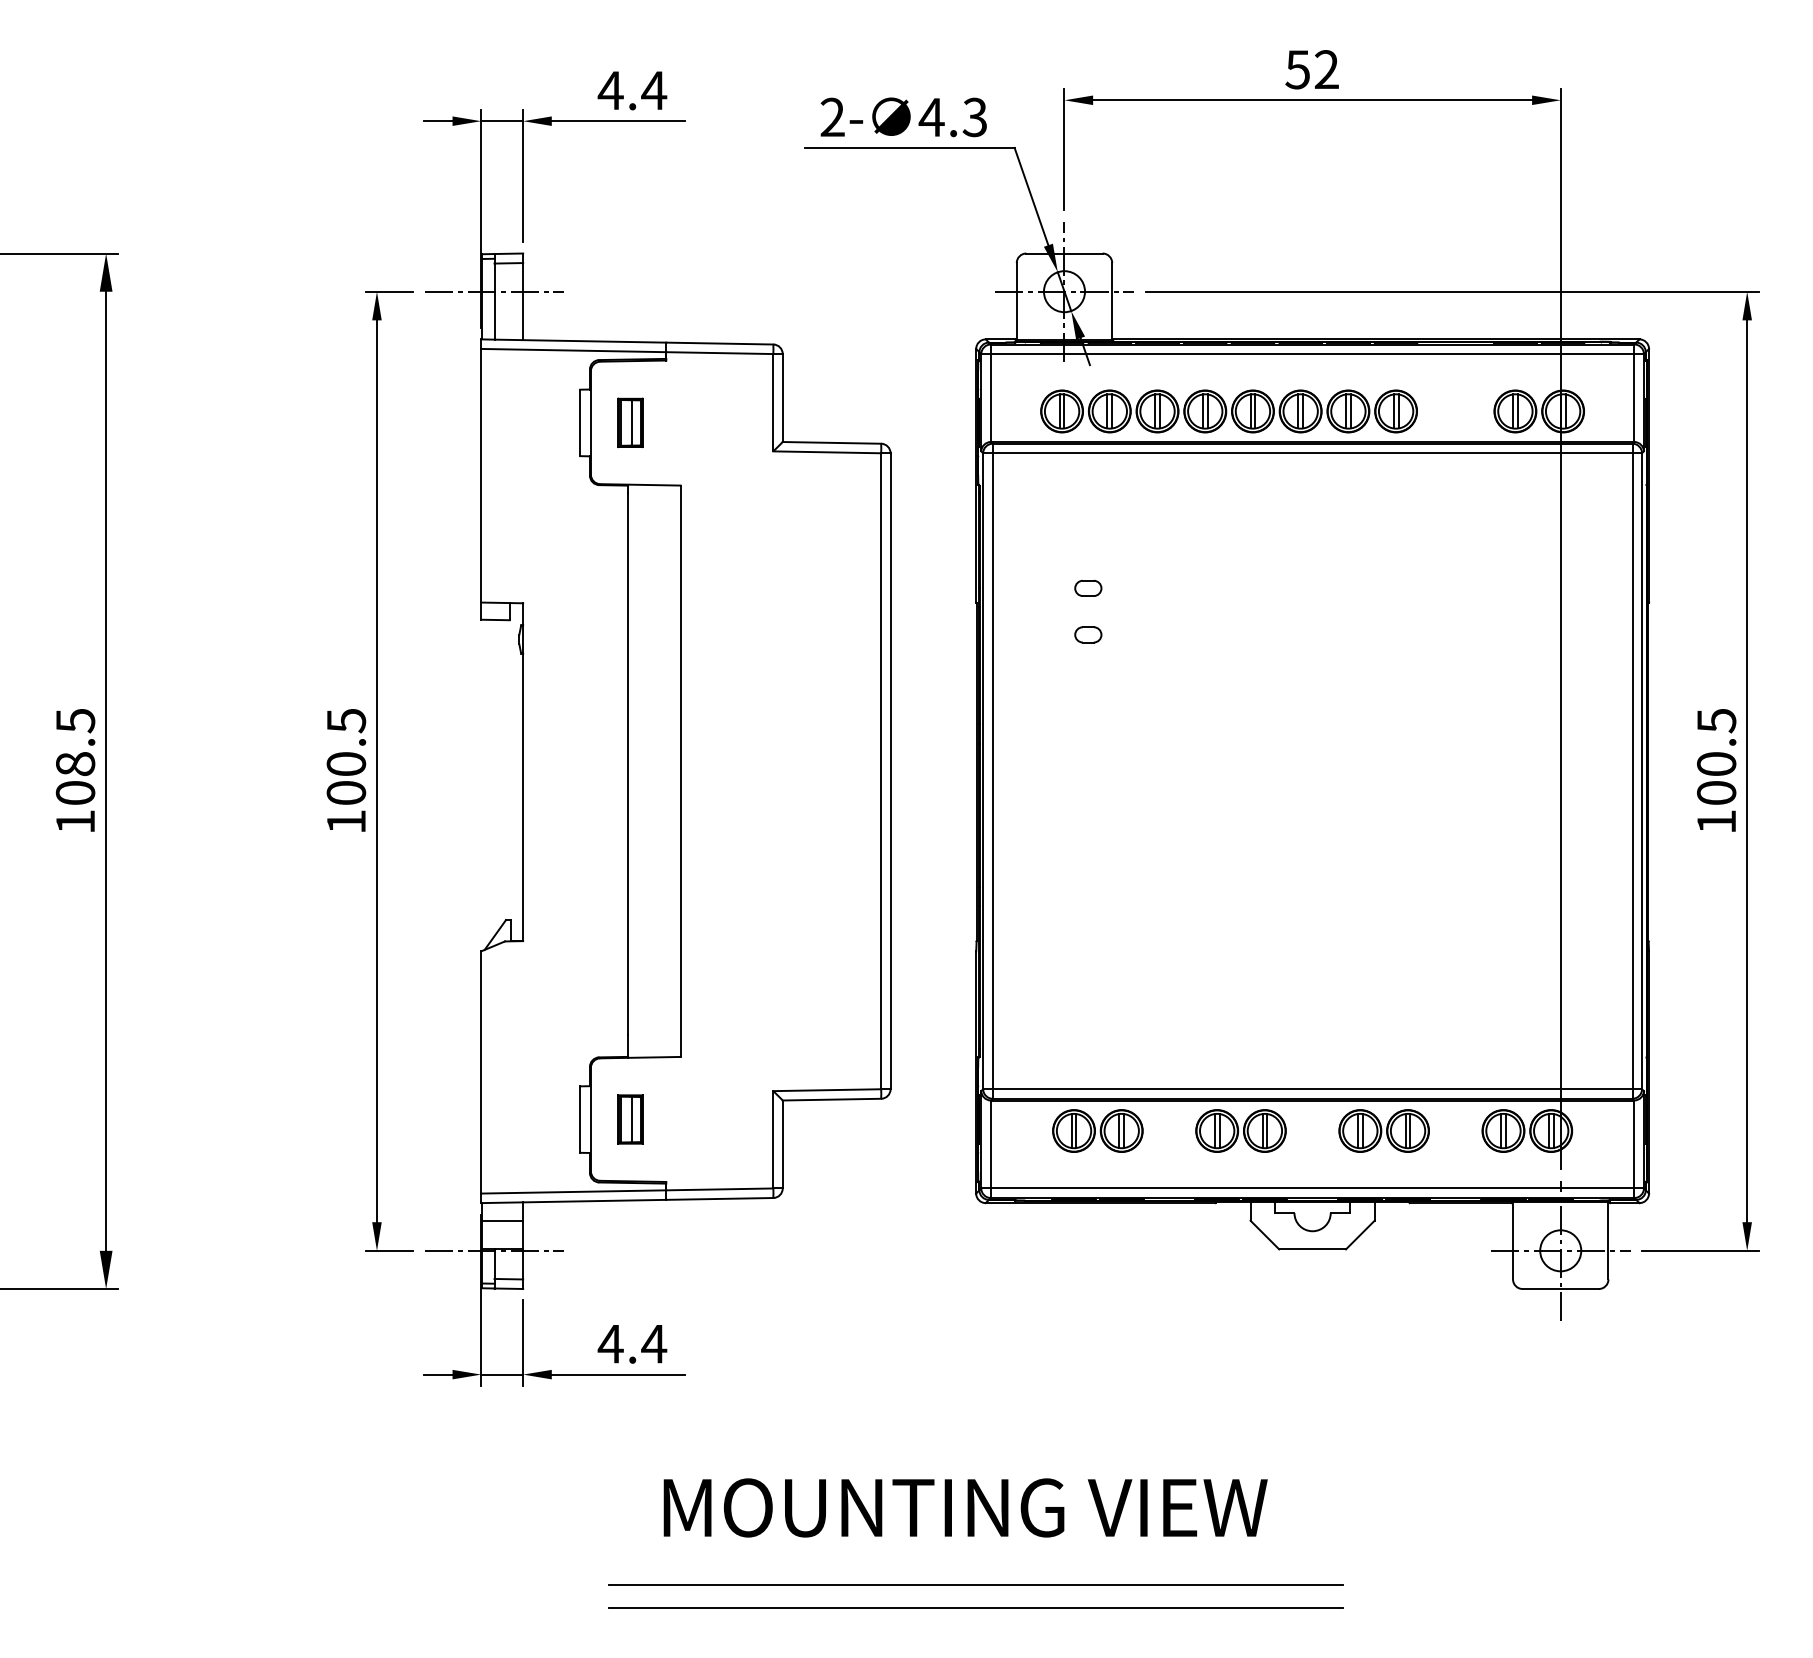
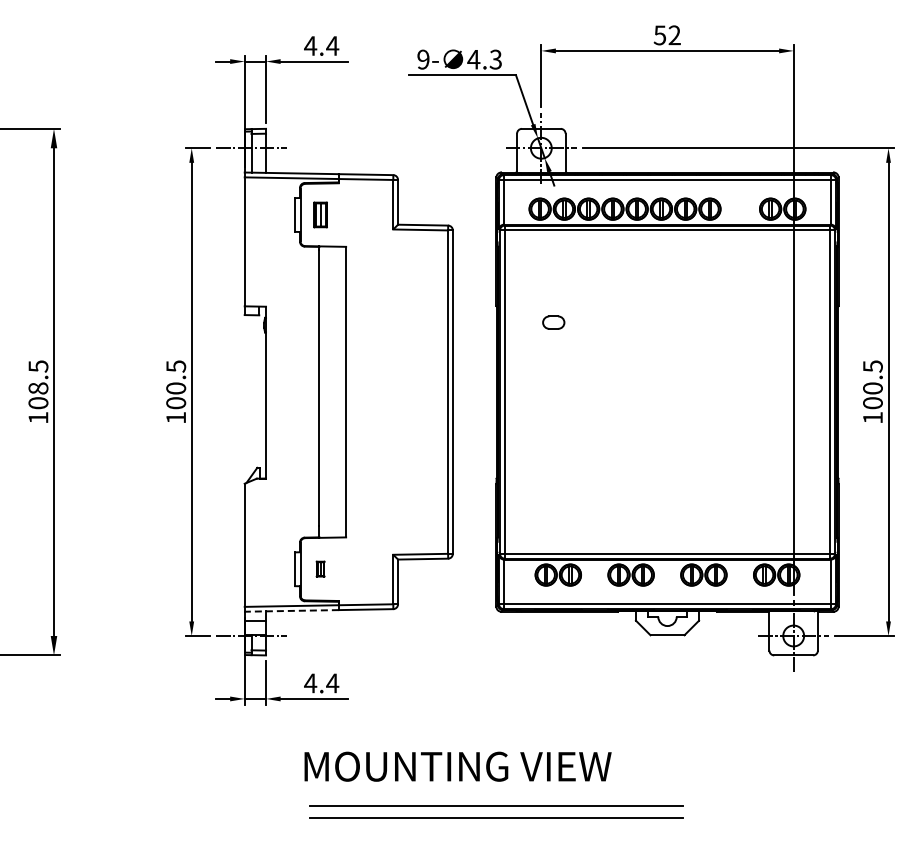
text: (832, 117) -> (423, 59), 2- -> 9-
part: (1086, 587) -> (552, 298), removed
part: (1086, 634) -> (552, 322), size x1.6
part: (630, 1118) -> (320, 568), size x0.6
line: (573, 1200) -> (291, 610), solid -> dashed
text: (964, 1507) -> (457, 766), moved

